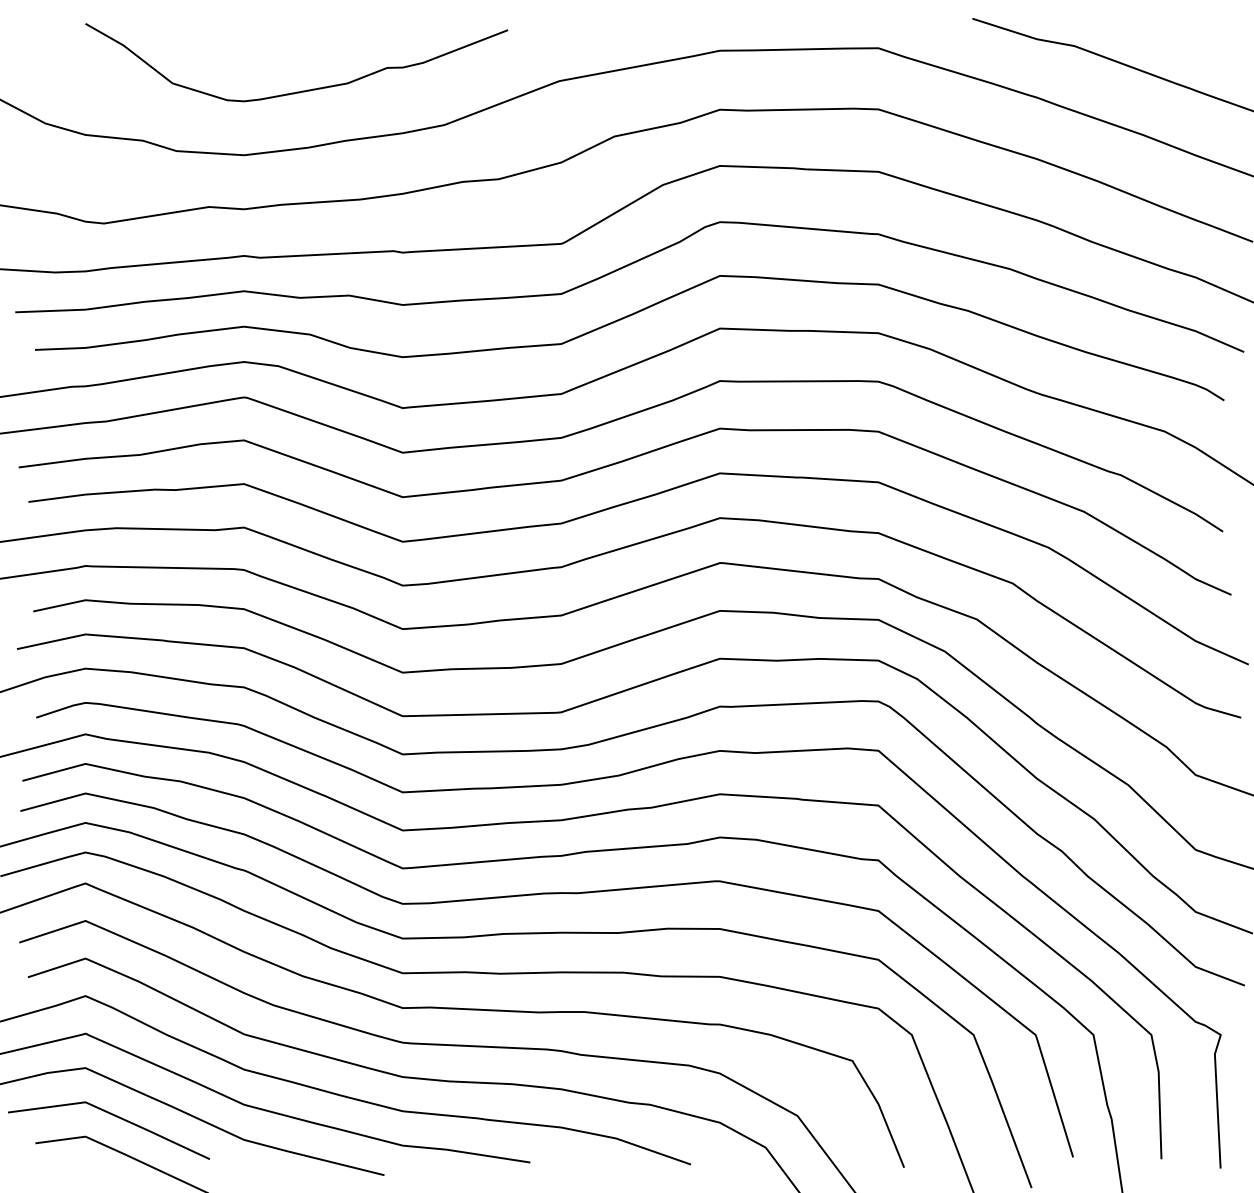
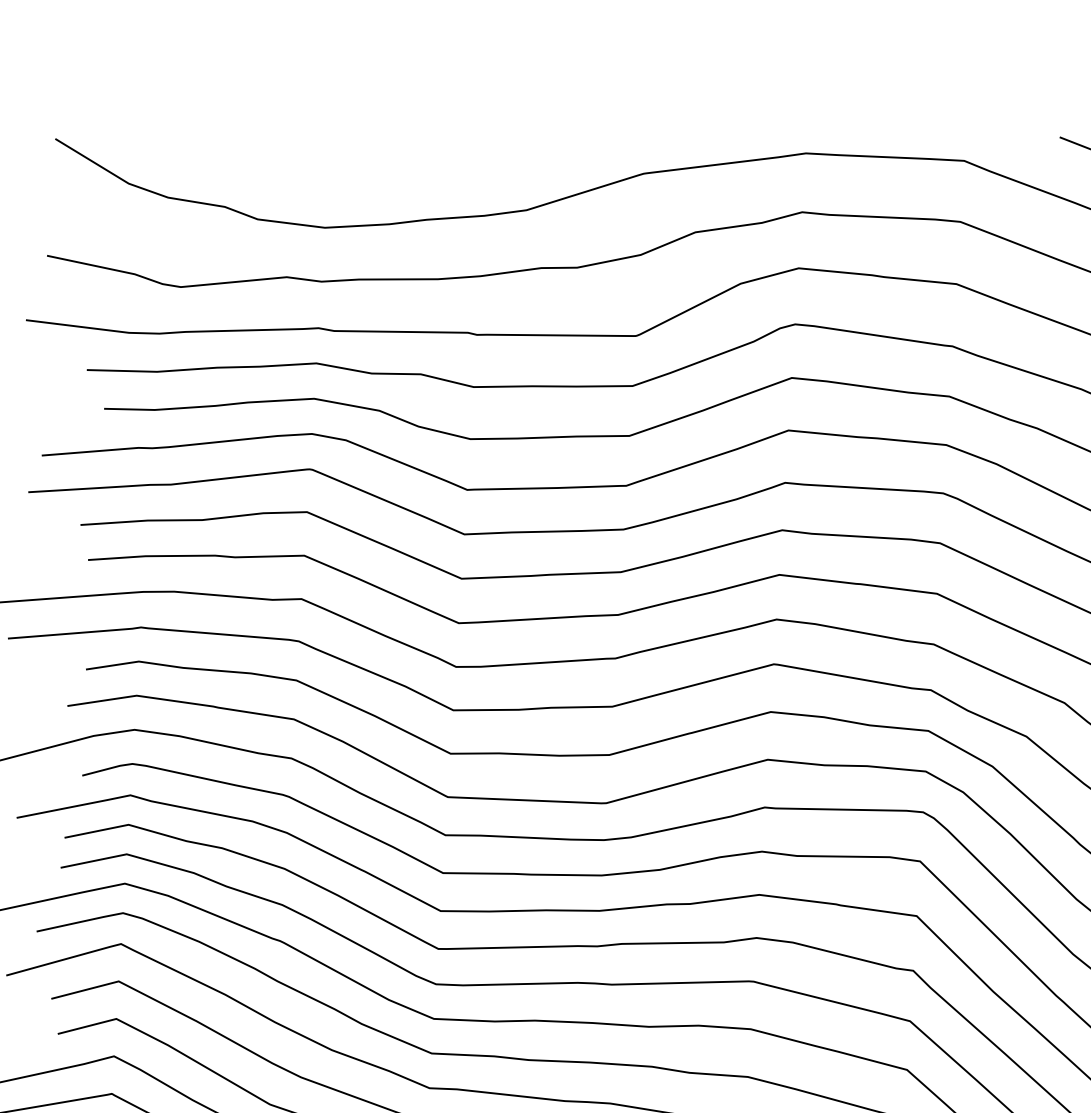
curve: (302, 90) -> (387, 166), removed

